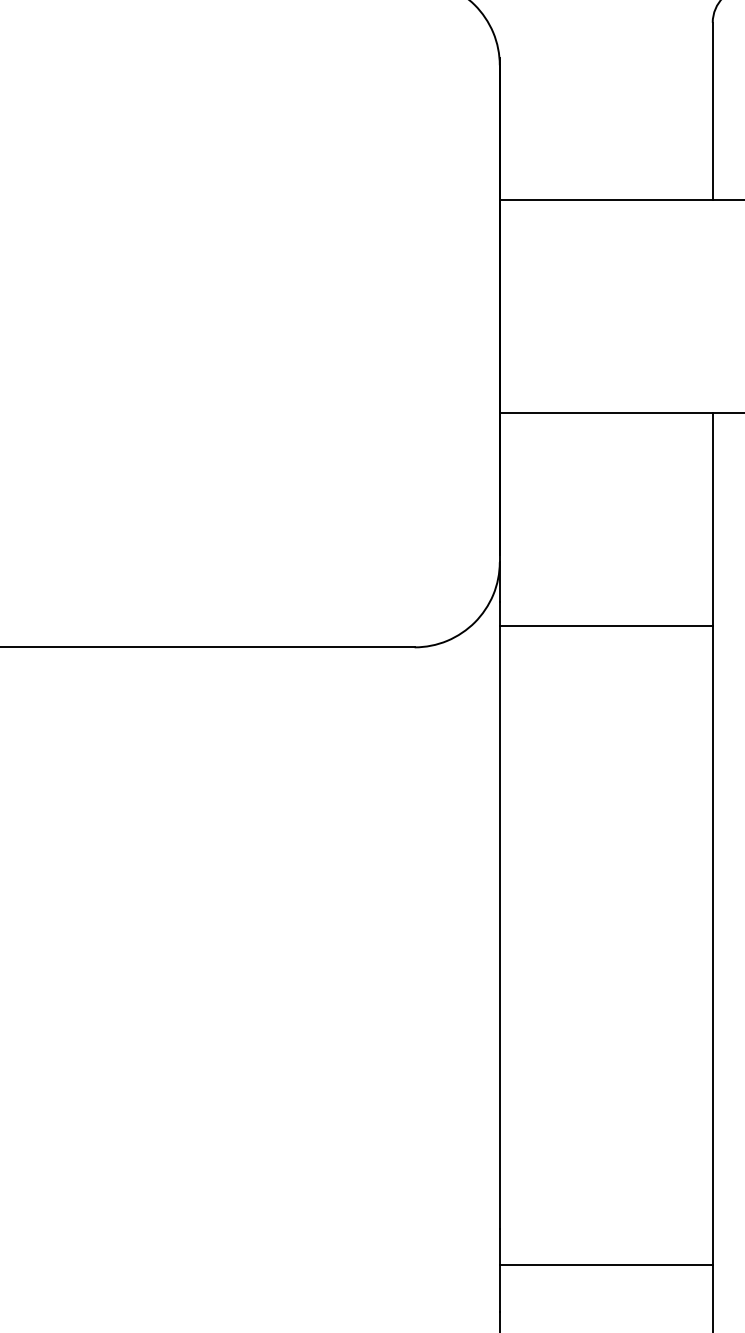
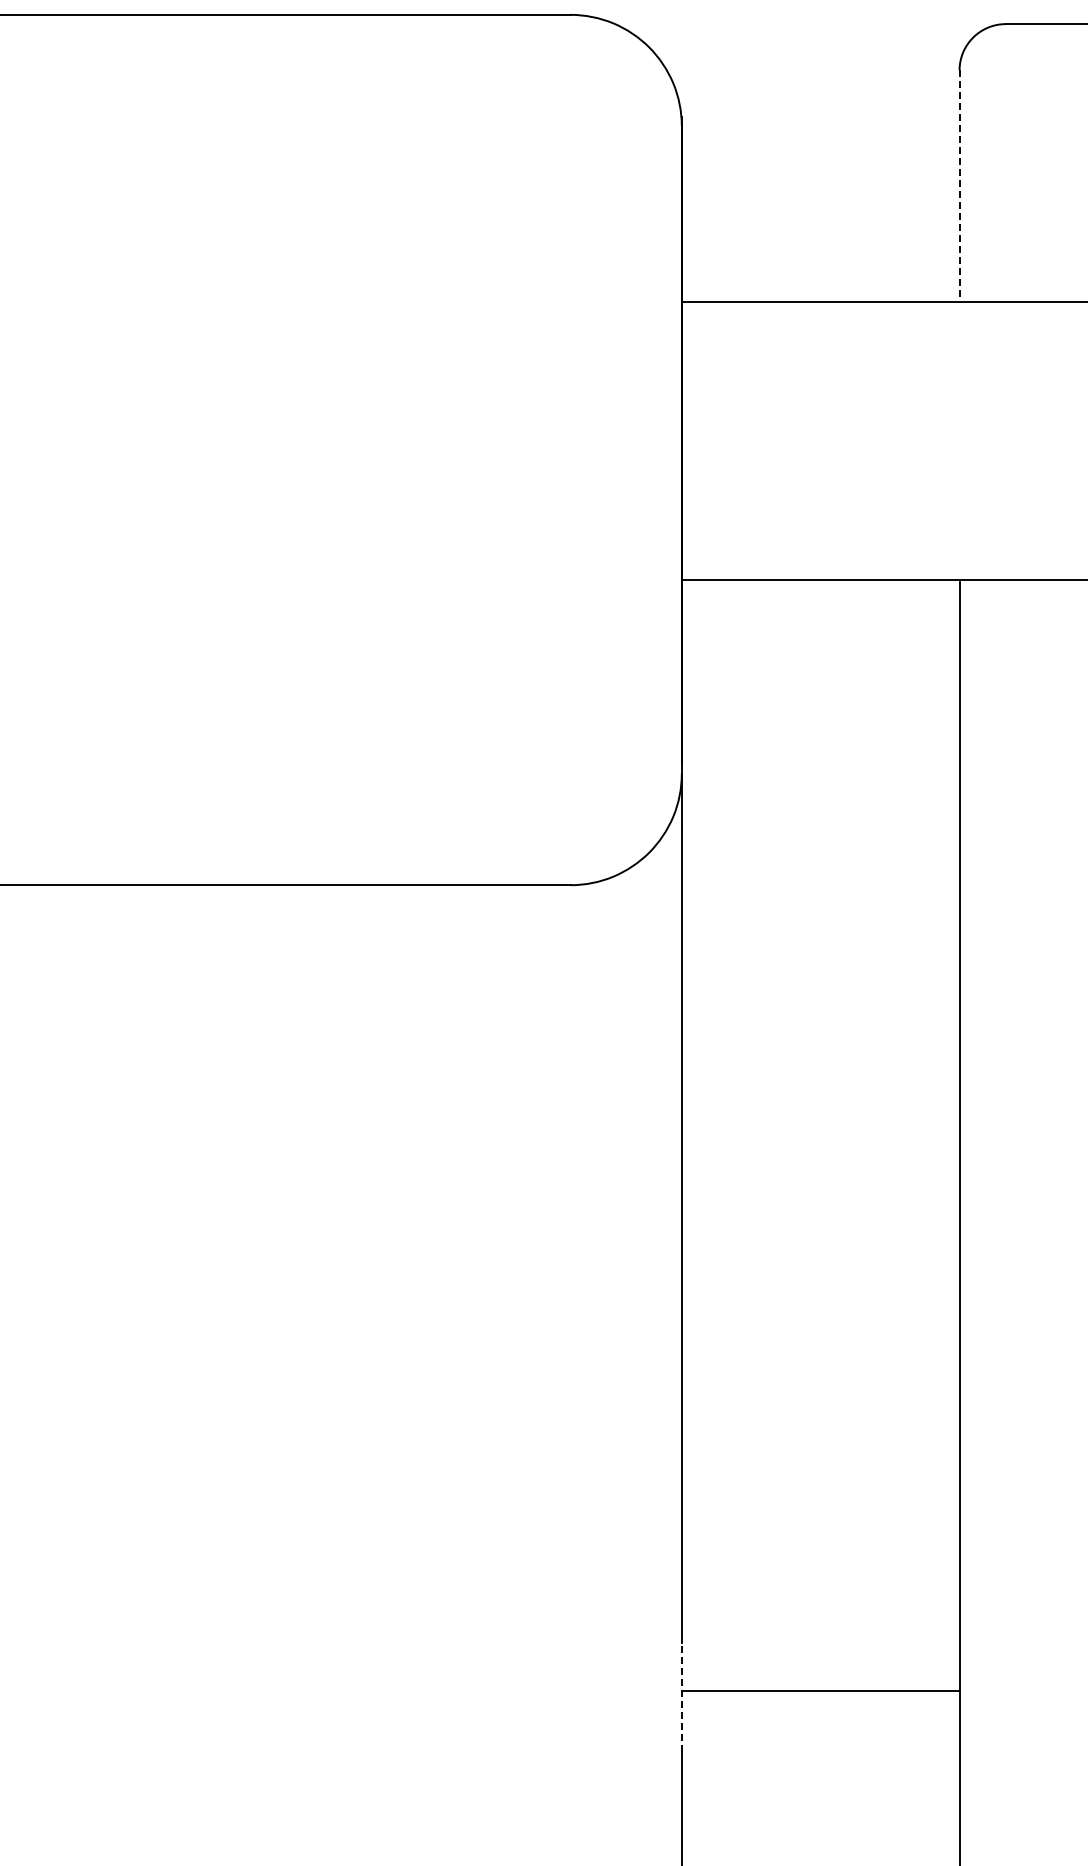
line: (712, 111) -> (959, 186), solid -> dashed
line: (606, 626) -> (820, 857), removed
line: (499, 1270) -> (681, 1697), solid -> dashed

